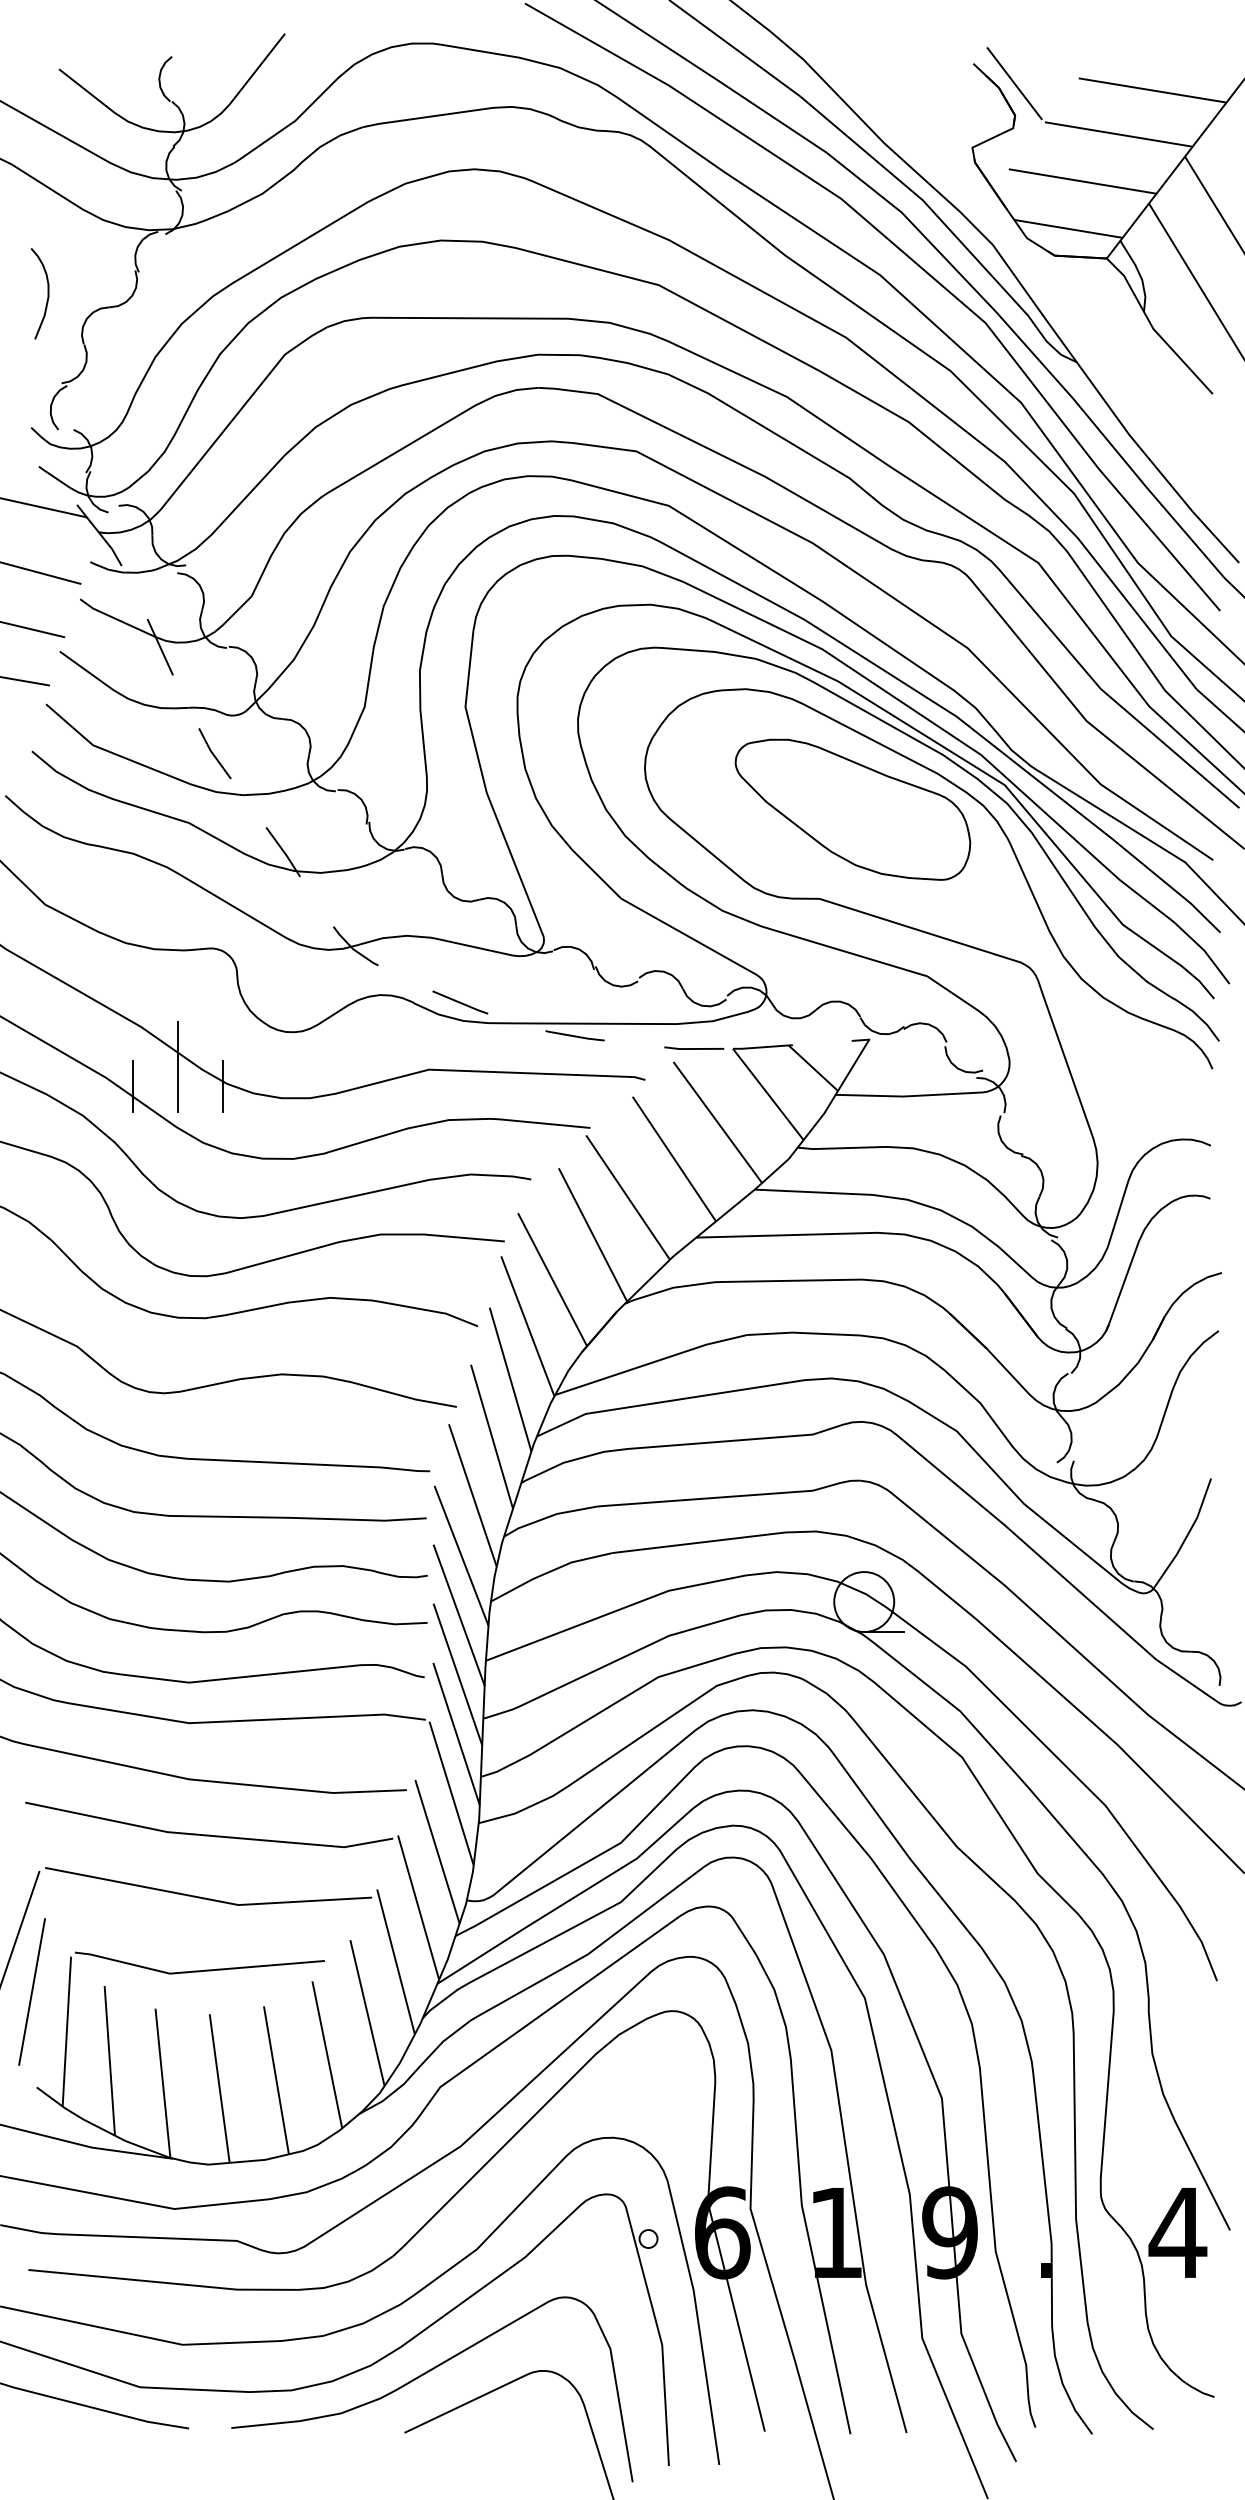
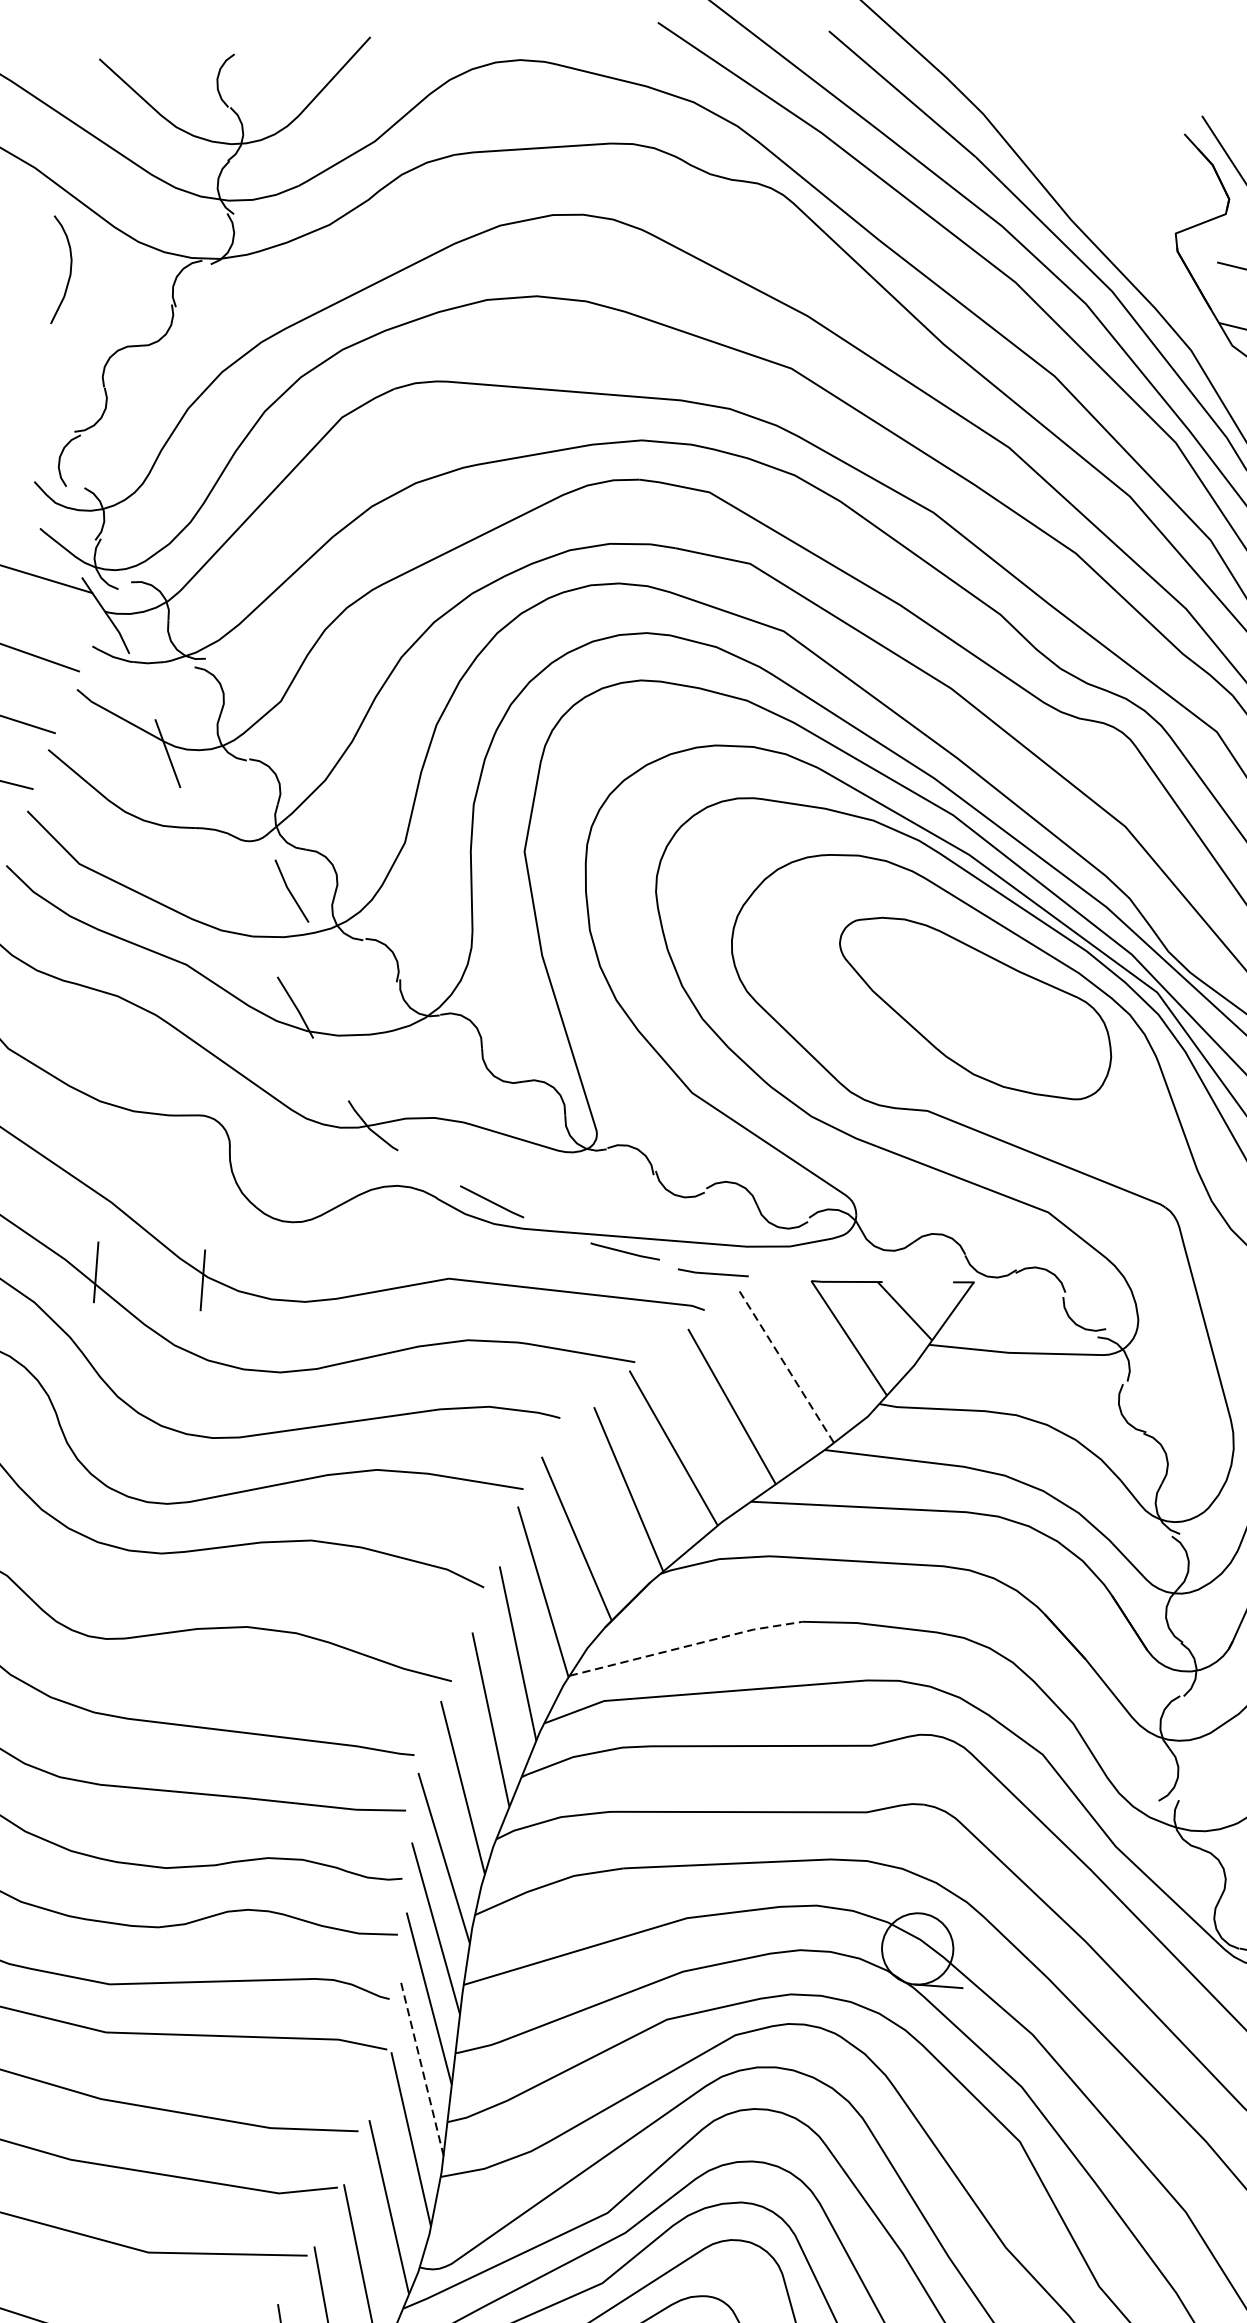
curve: (47, 293) -> (69, 270), moved
line: (213, 753) -> (290, 890), moved
line: (694, 1048) -> (713, 1273), moved
line: (177, 1066) -> (150, 1252), removed
line: (717, 1122) -> (786, 1367), solid -> dashed
line: (651, 1362) -> (686, 1645), solid -> dashed
line: (456, 1734) -> (422, 2069), solid -> dashed

